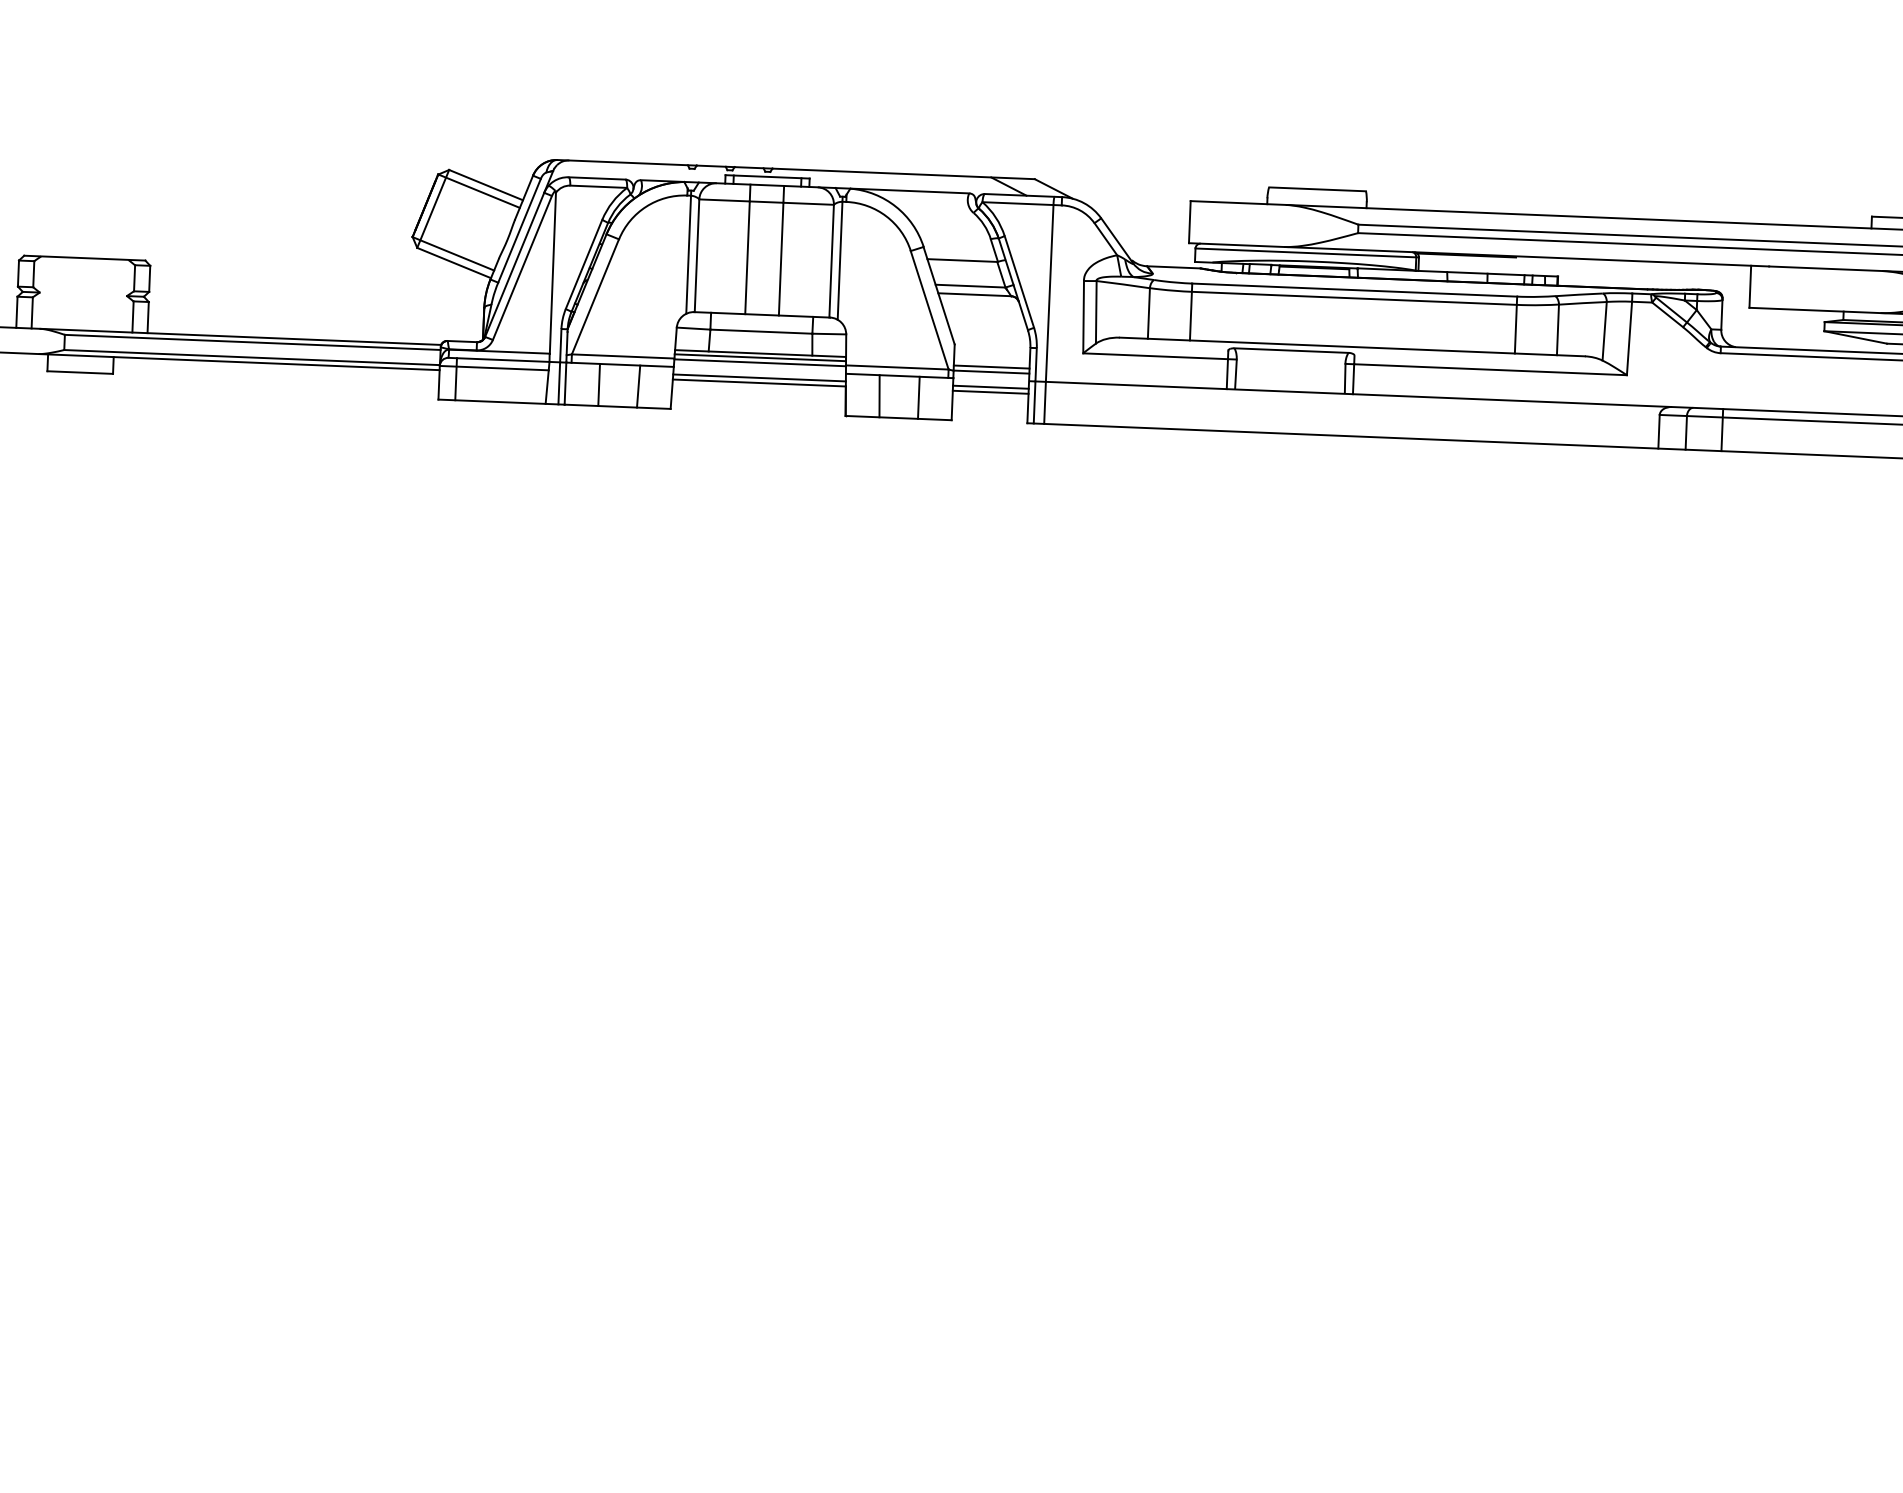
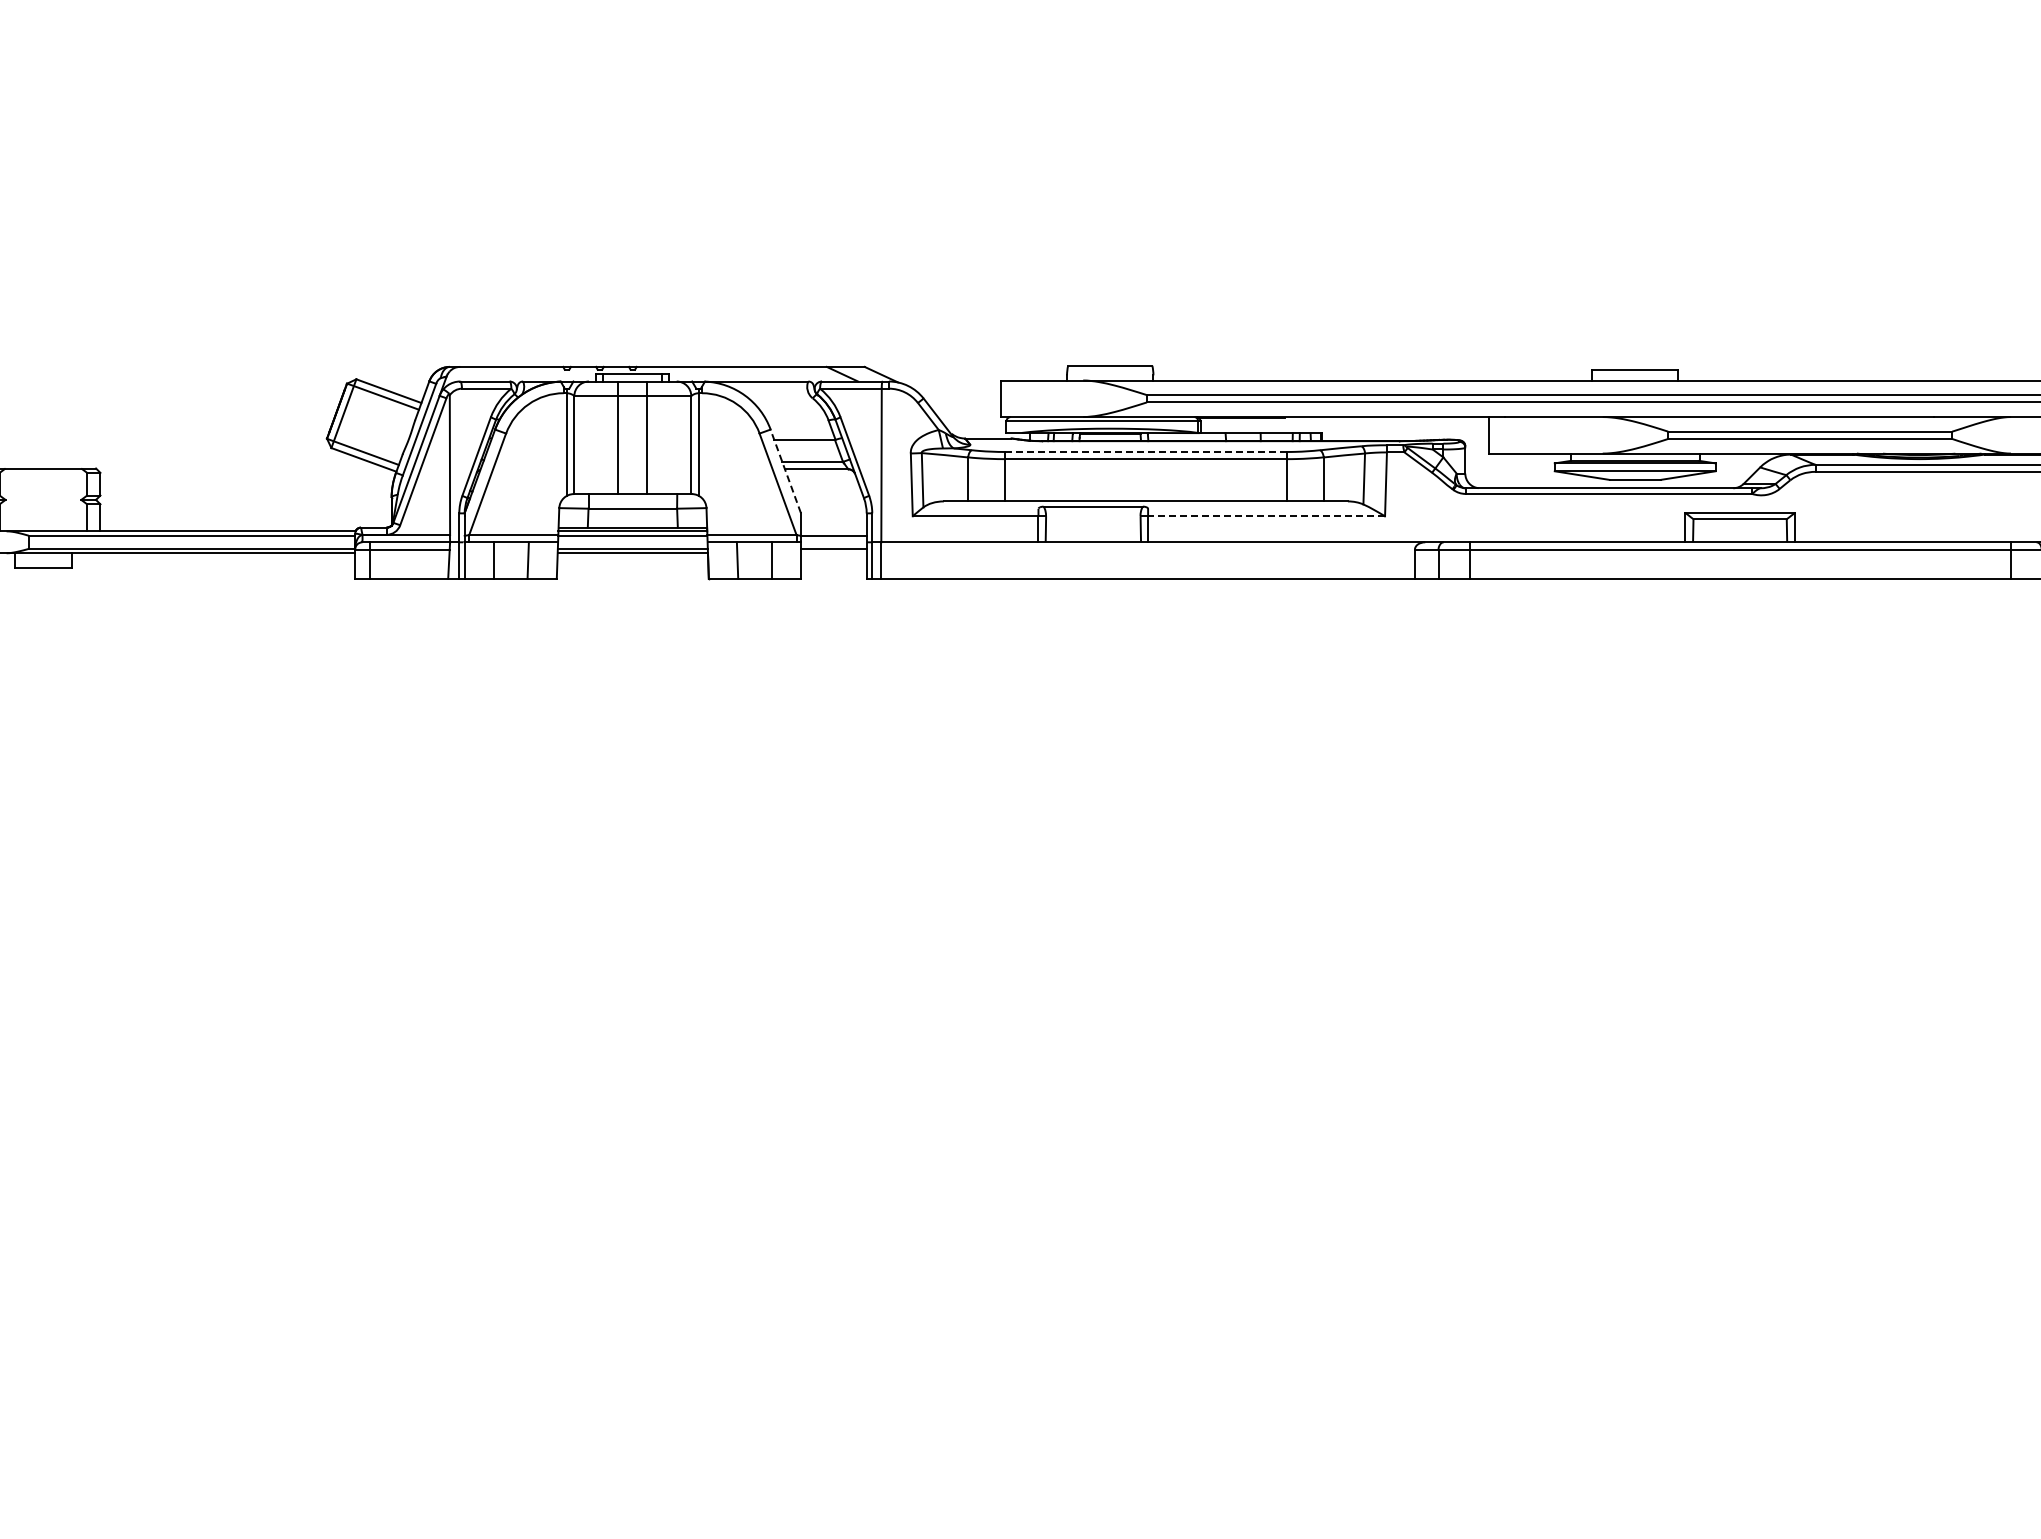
line: (1355, 289) -> (1146, 451), solid -> dashed
line: (938, 294) -> (785, 470), solid -> dashed
line: (991, 367) -> (833, 531), removed
line: (1490, 369) -> (1266, 516), solid -> dashed
line: (990, 392) -> (833, 553), removed

